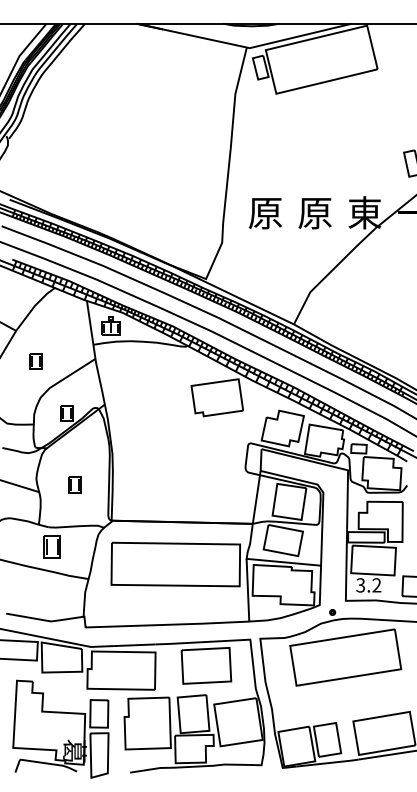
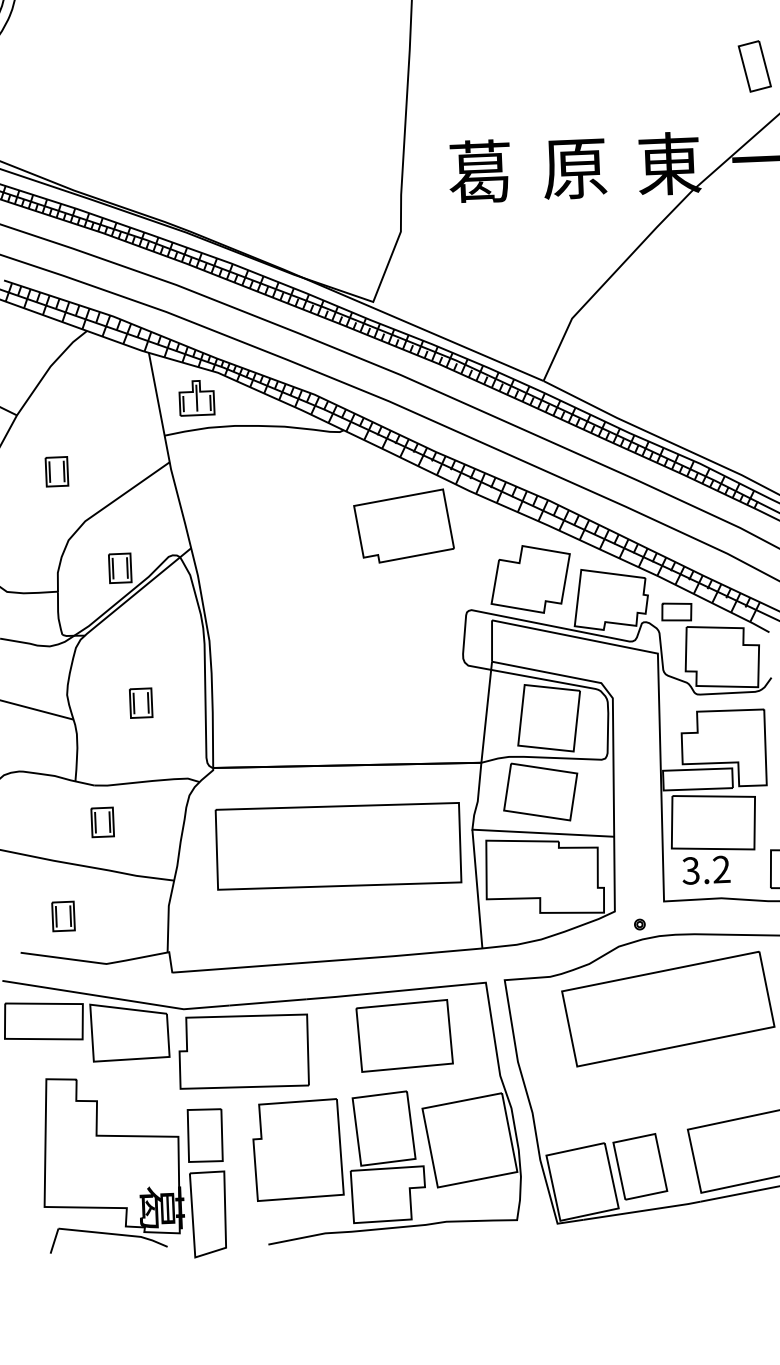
text: (264, 212) -> (478, 171), 原 -> 葛
part: (52, 546) -> (103, 821), size x0.71
part: (29, 595) -> (63, 916), added

